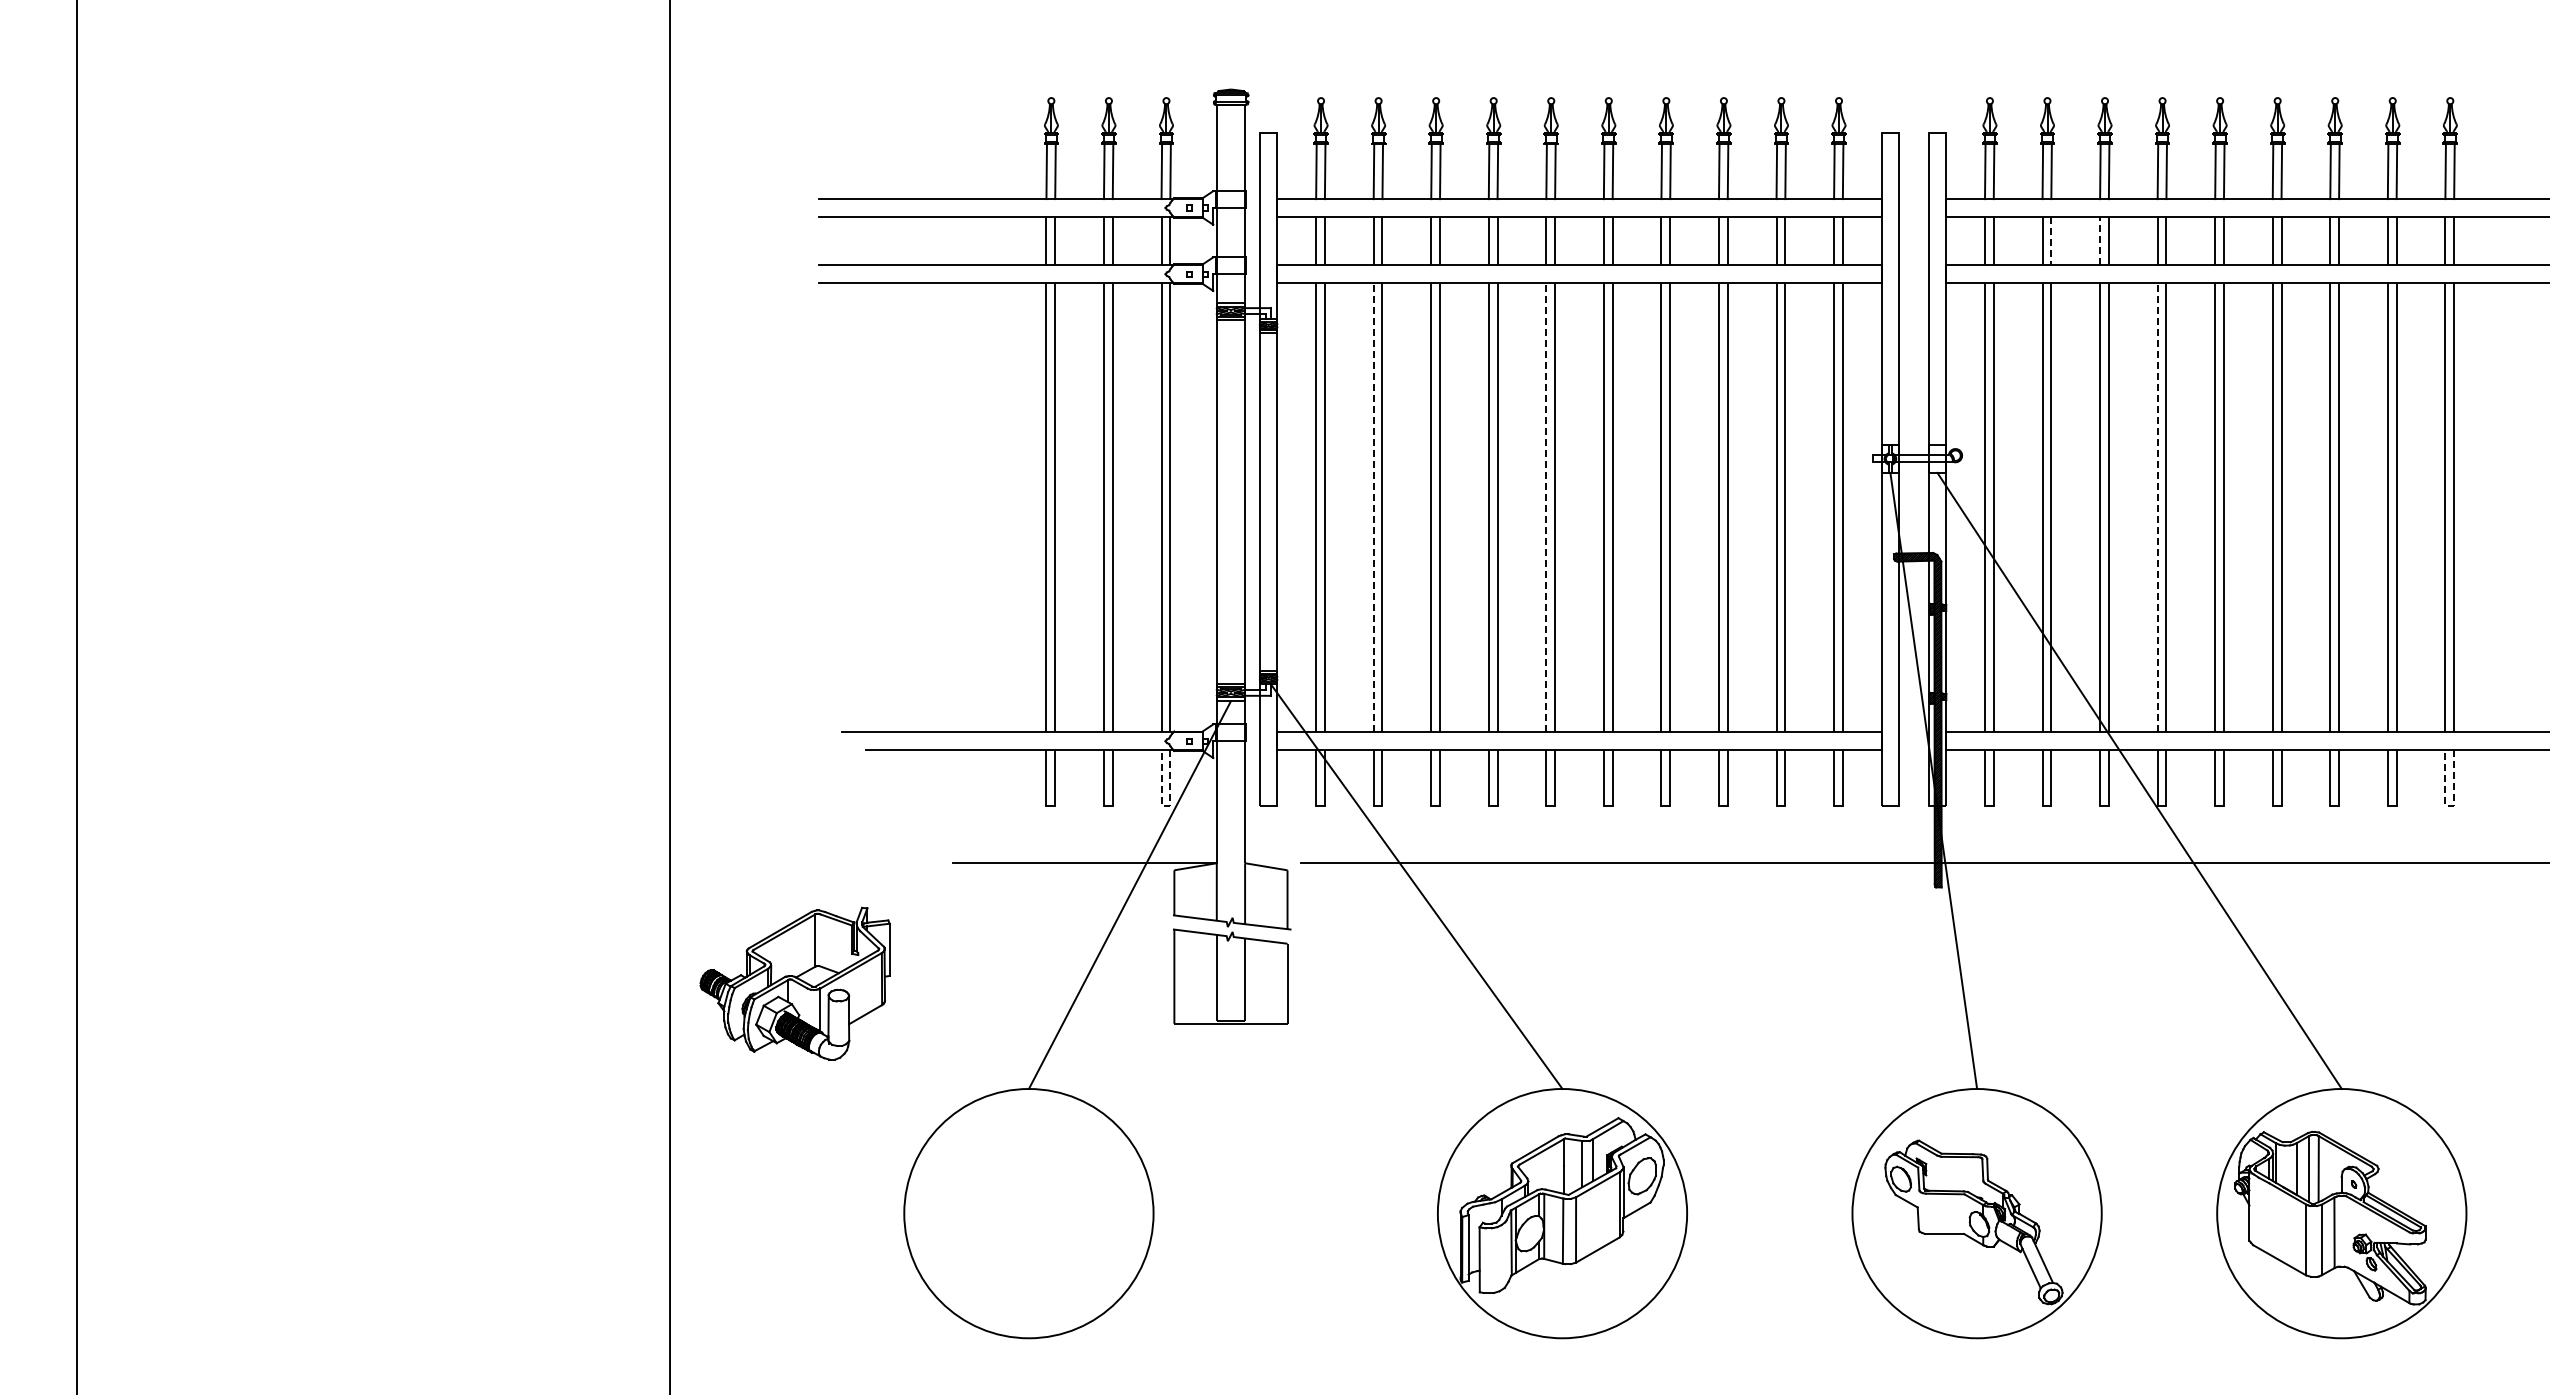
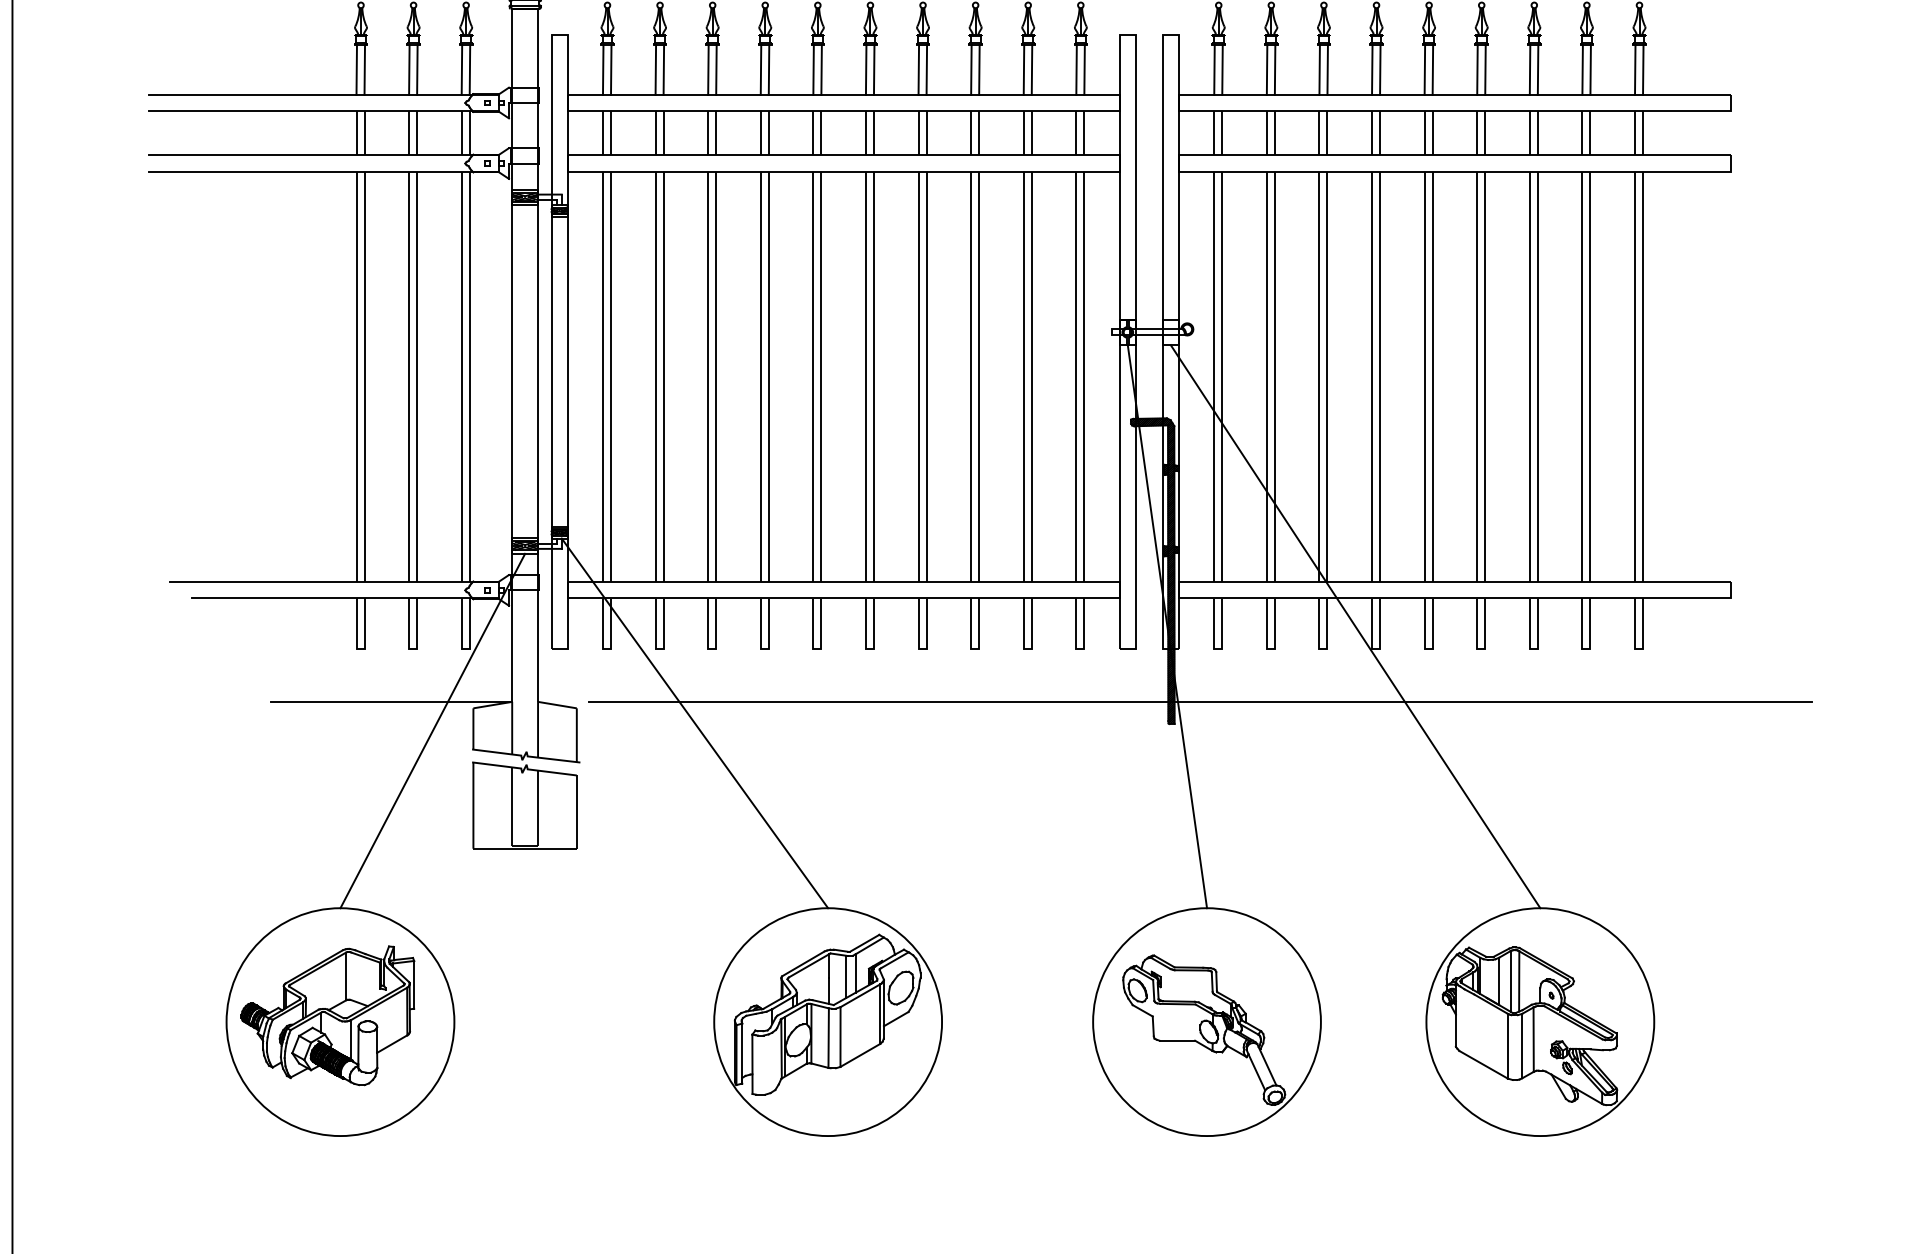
line: (2100, 240) -> (1319, 132), dashed -> solid
line: (2051, 241) -> (1275, 133), dashed -> solid
line: (1373, 507) -> (655, 376), dashed -> solid
line: (1546, 507) -> (813, 376), dashed -> solid
line: (2157, 507) -> (1371, 376), dashed -> solid
line: (1165, 805) -> (465, 649), dashed -> solid
line: (2449, 805) -> (1638, 649), dashed -> solid
part: (794, 983) -> (327, 1015), moved

